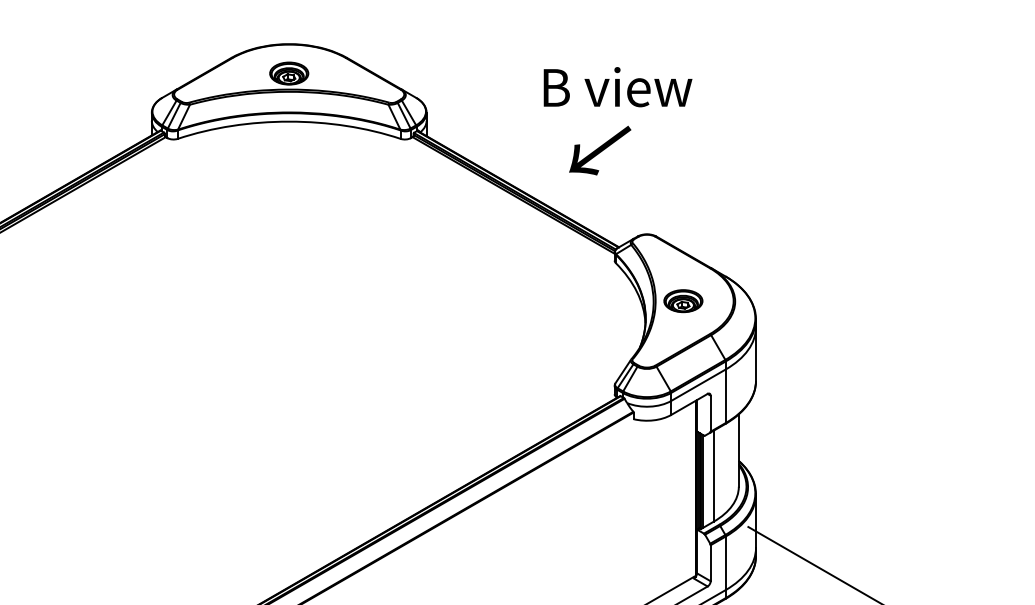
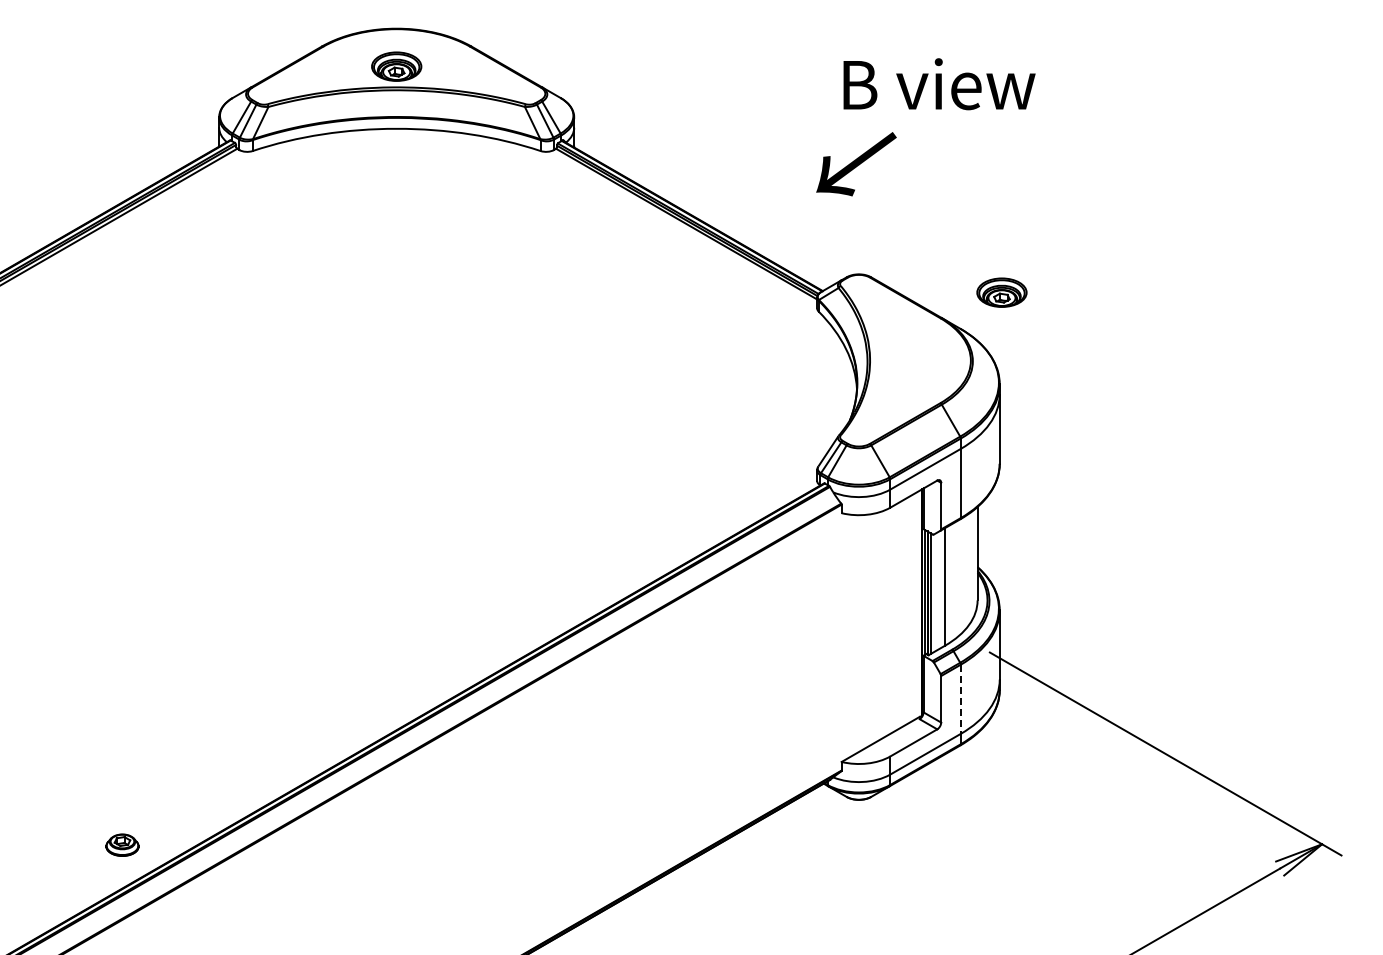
text: (618, 87) -> (939, 84), moved
text: (600, 150) -> (856, 164), moved
part: (683, 300) -> (1001, 292), moved
line: (725, 563) -> (960, 699), solid -> dashed

